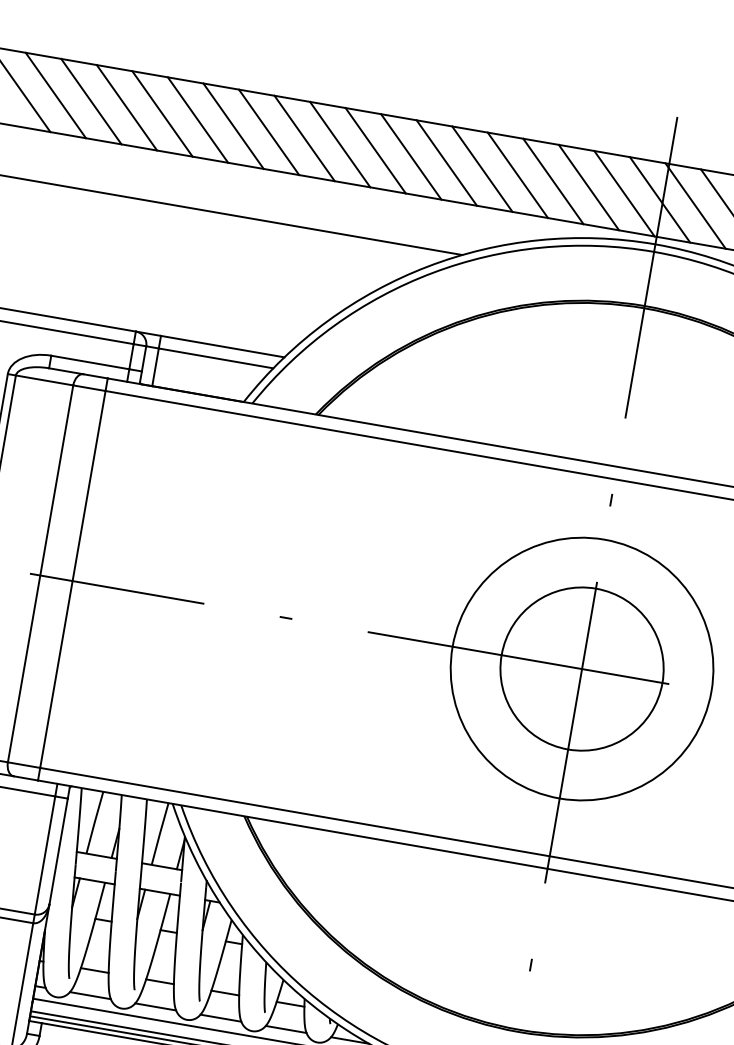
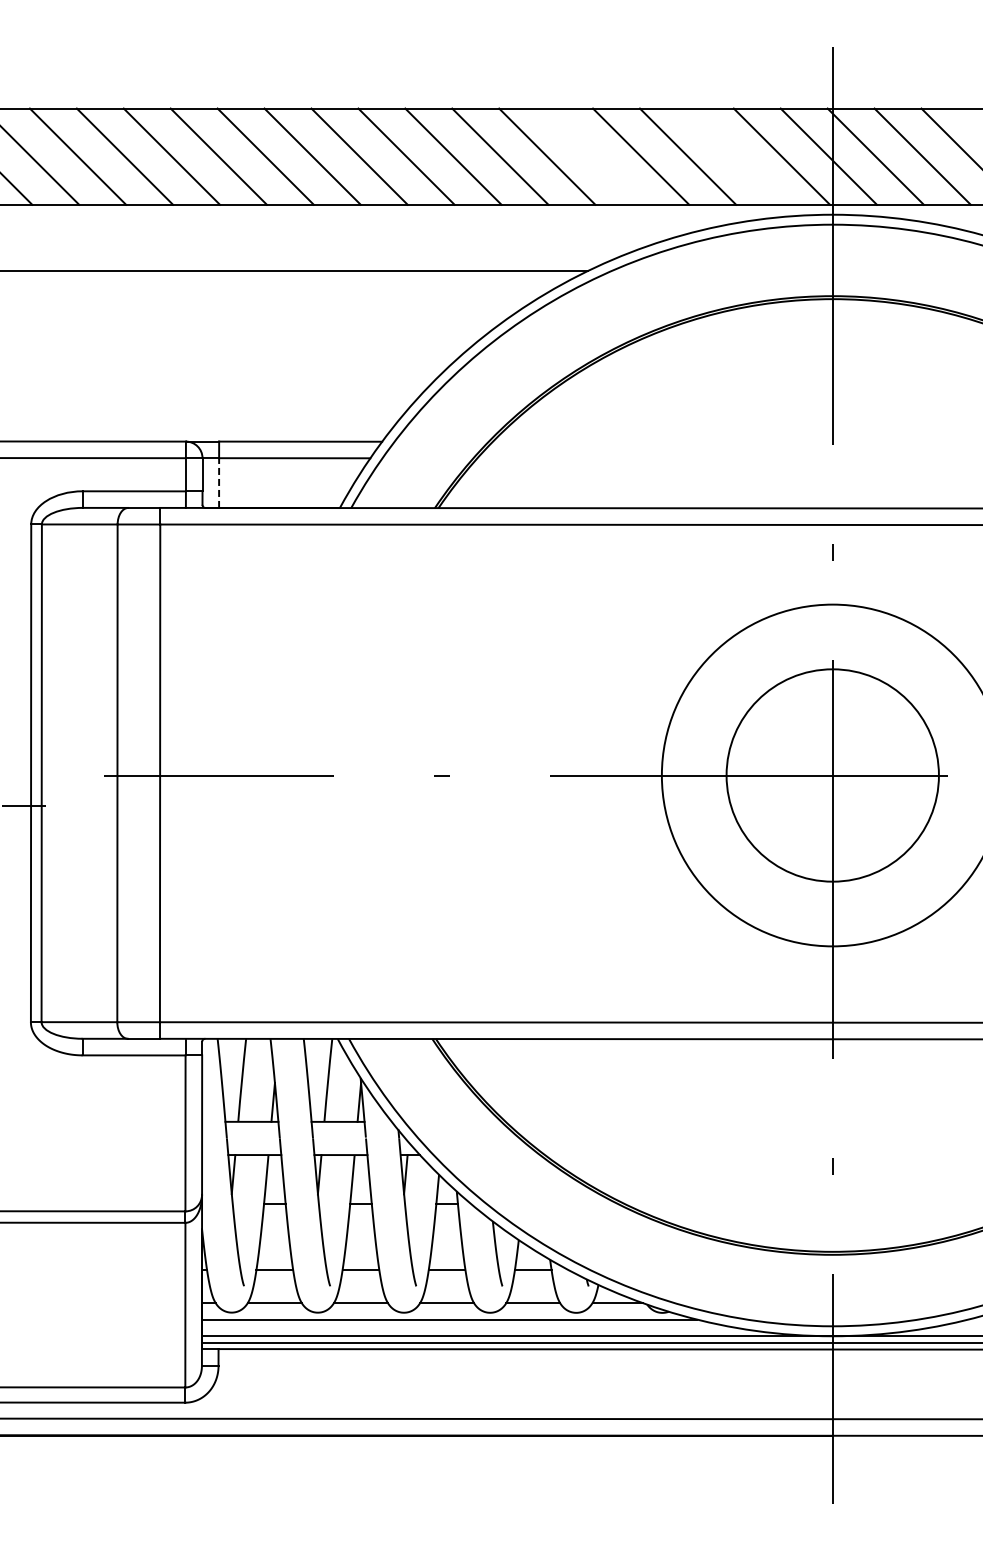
line: (482, 169) -> (594, 156), removed
line: (588, 187) -> (734, 156), removed
line: (155, 367) -> (219, 483), solid -> dashed

